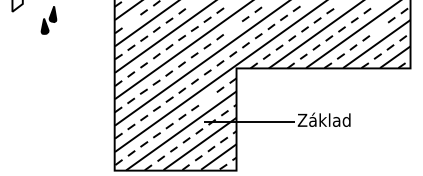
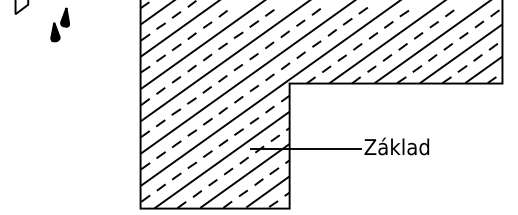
curve: (130, 20) -> (160, 25), added
curve: (232, 27) -> (284, 33), added
curve: (378, 29) -> (463, 35), added
curve: (207, 98) -> (254, 120), added

